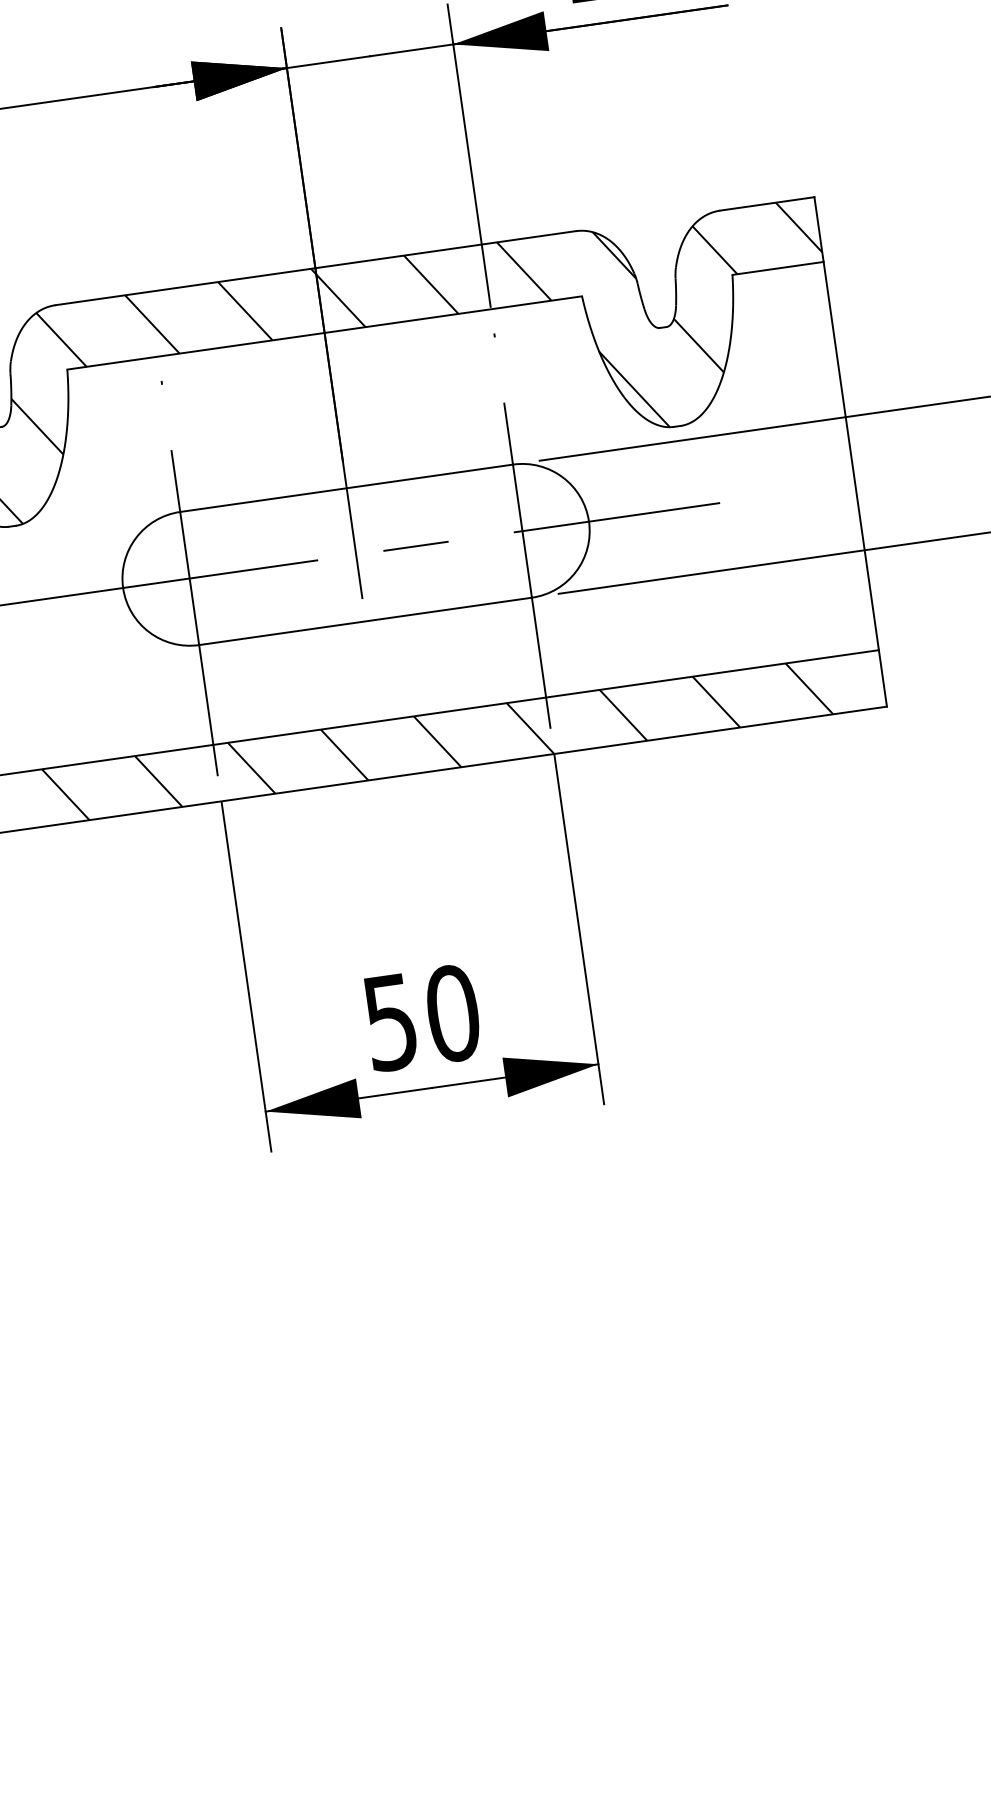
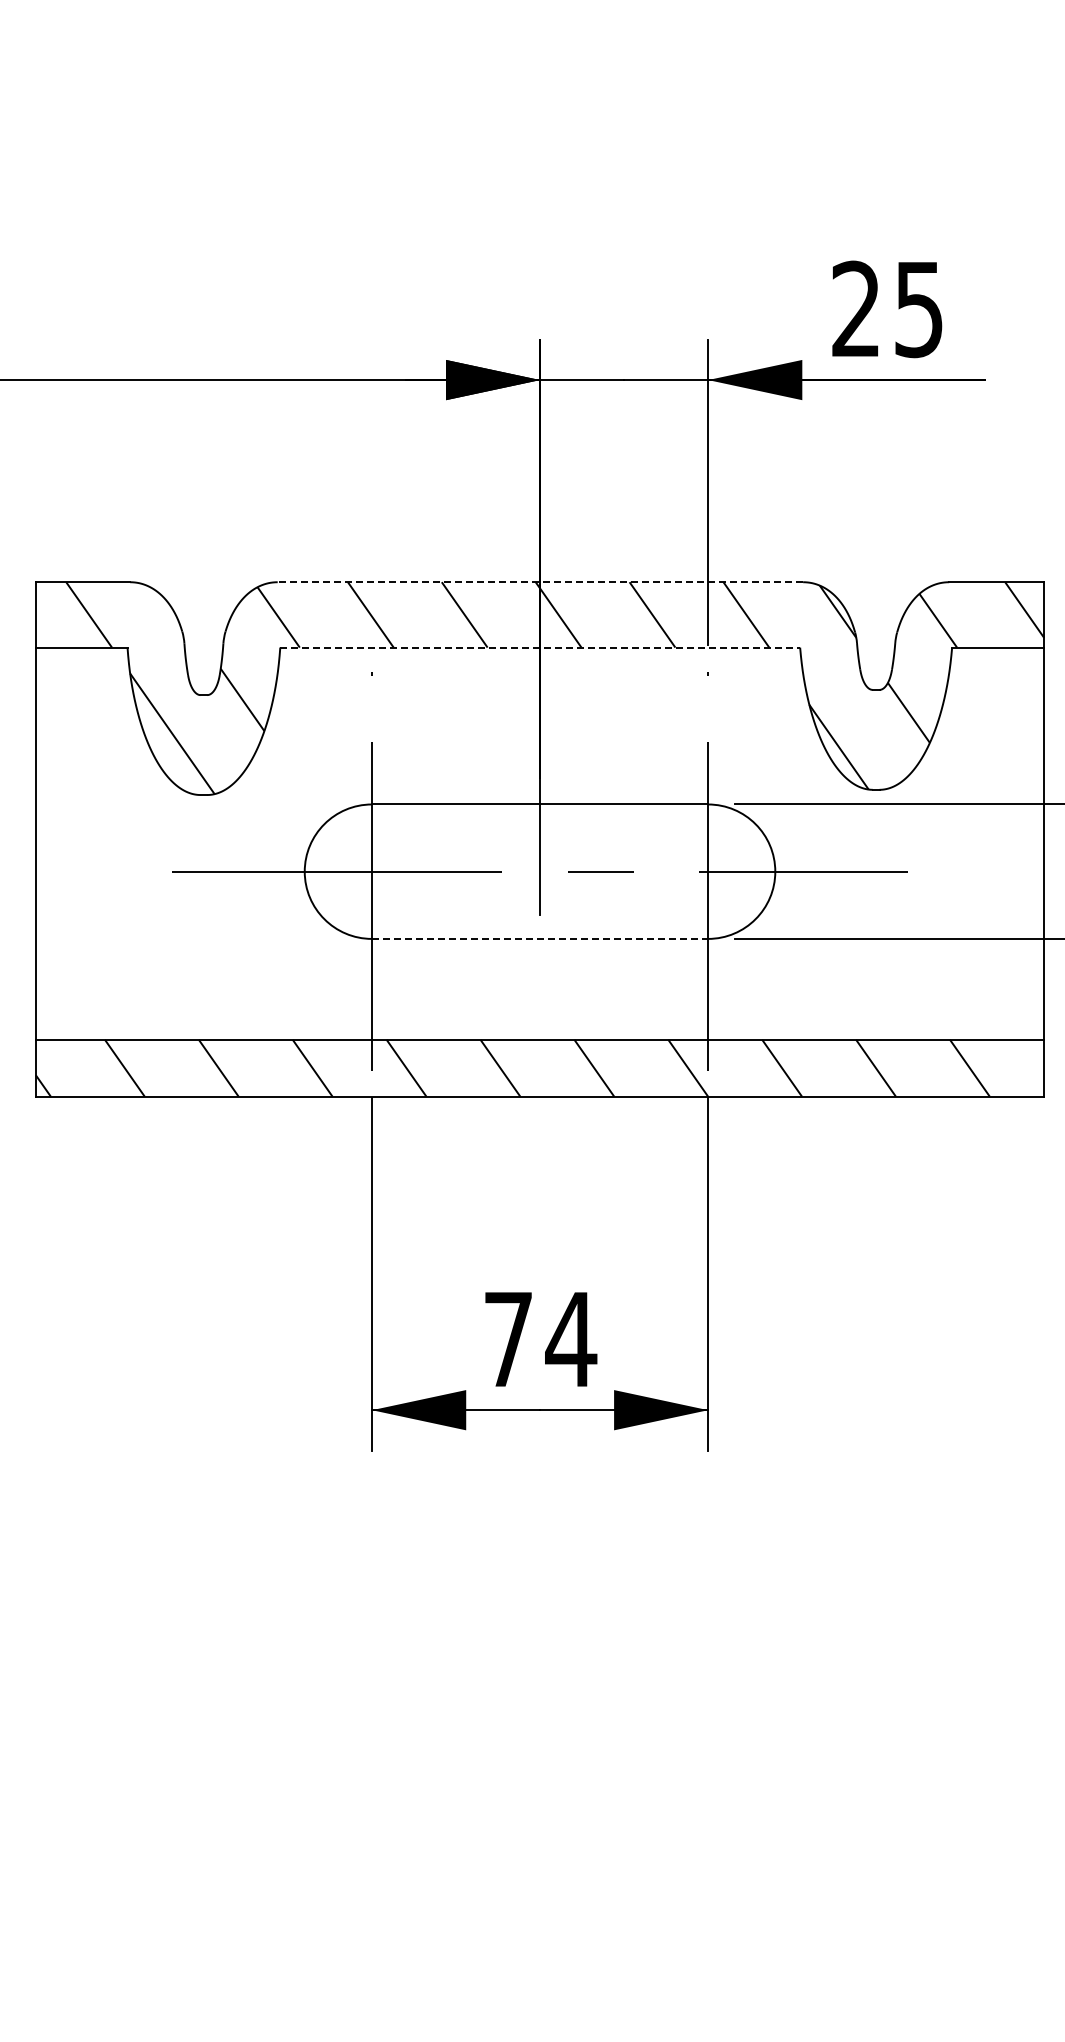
line: (315, 268) -> (540, 582), solid -> dashed
line: (324, 332) -> (540, 647), solid -> dashed
line: (365, 620) -> (540, 938), solid -> dashed
text: (423, 1017) -> (541, 1339), 50 -> 74

